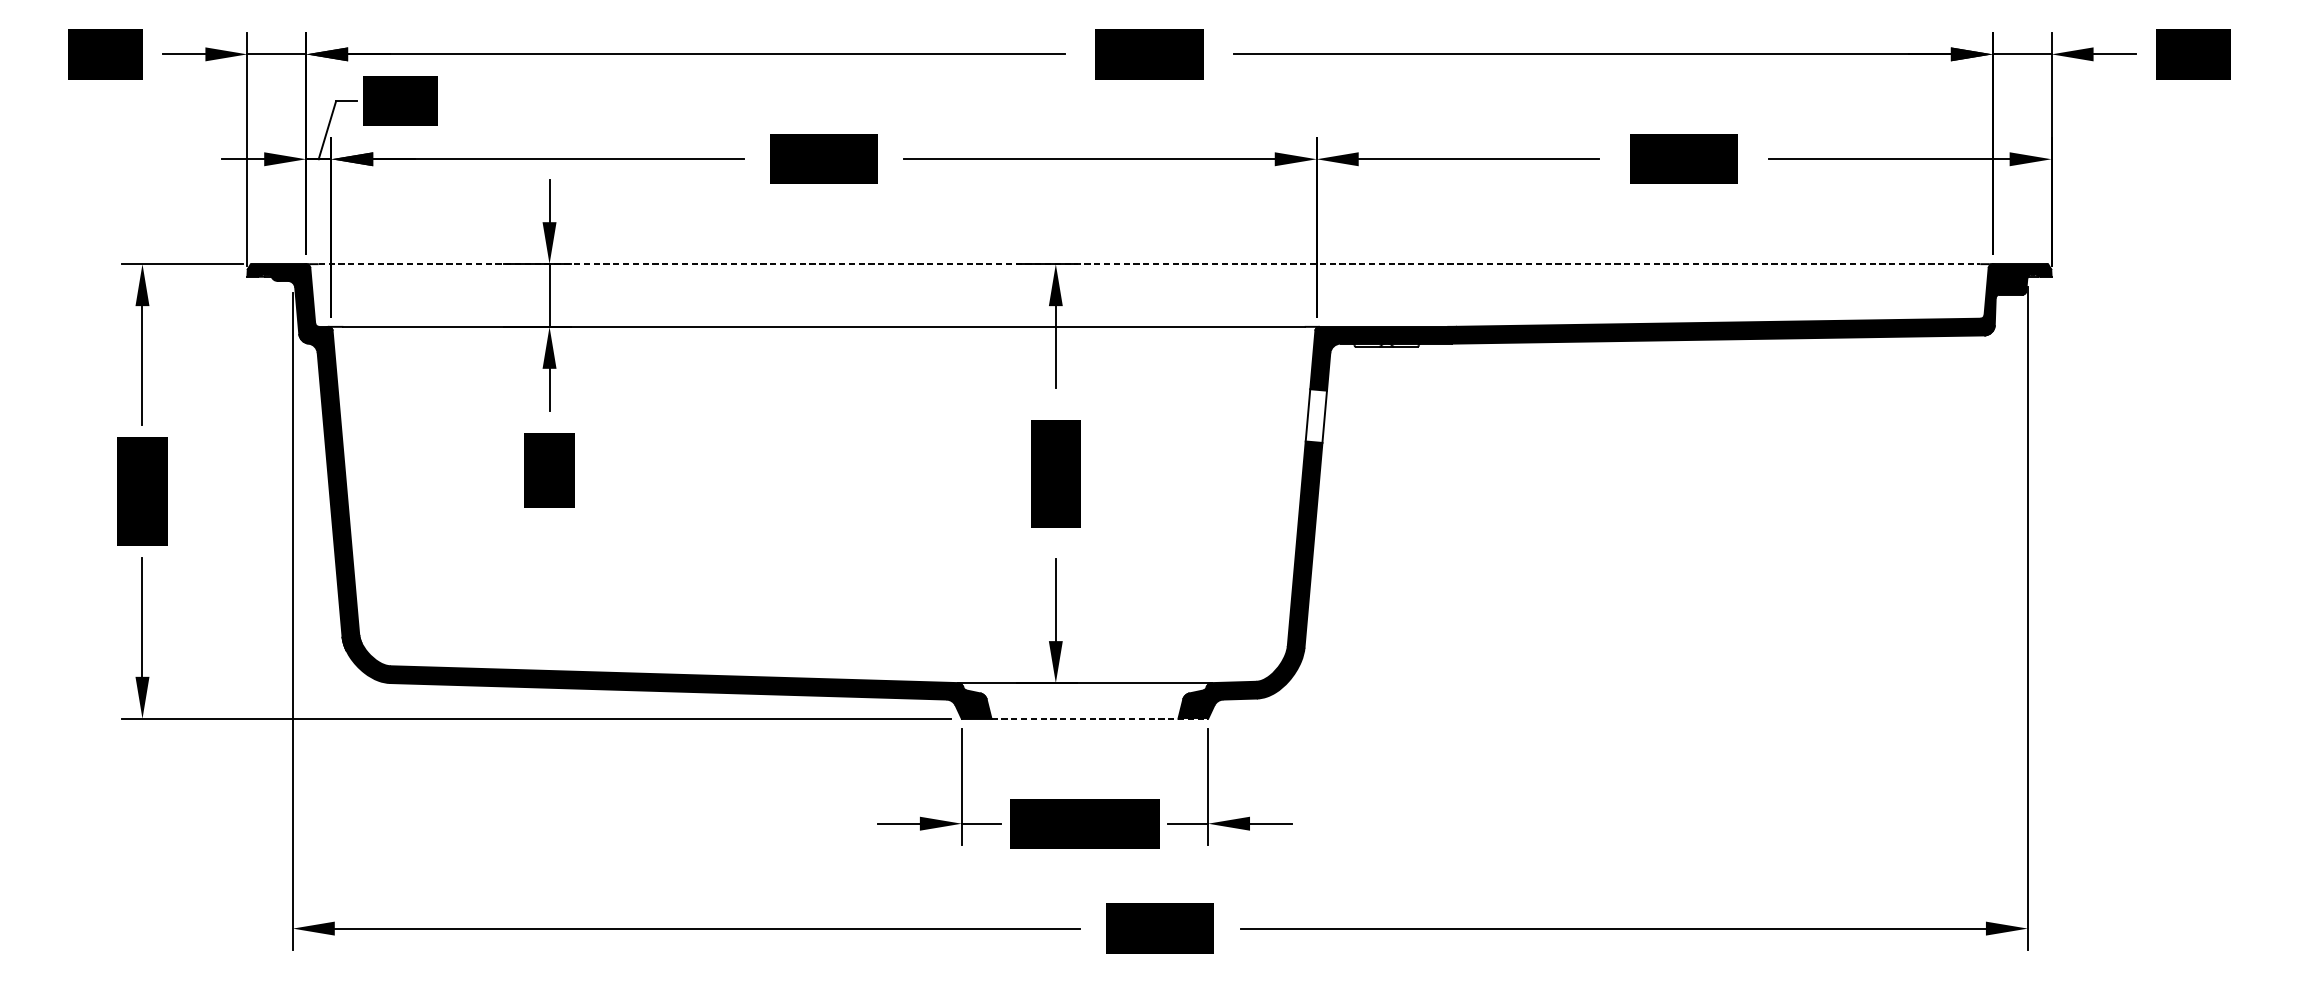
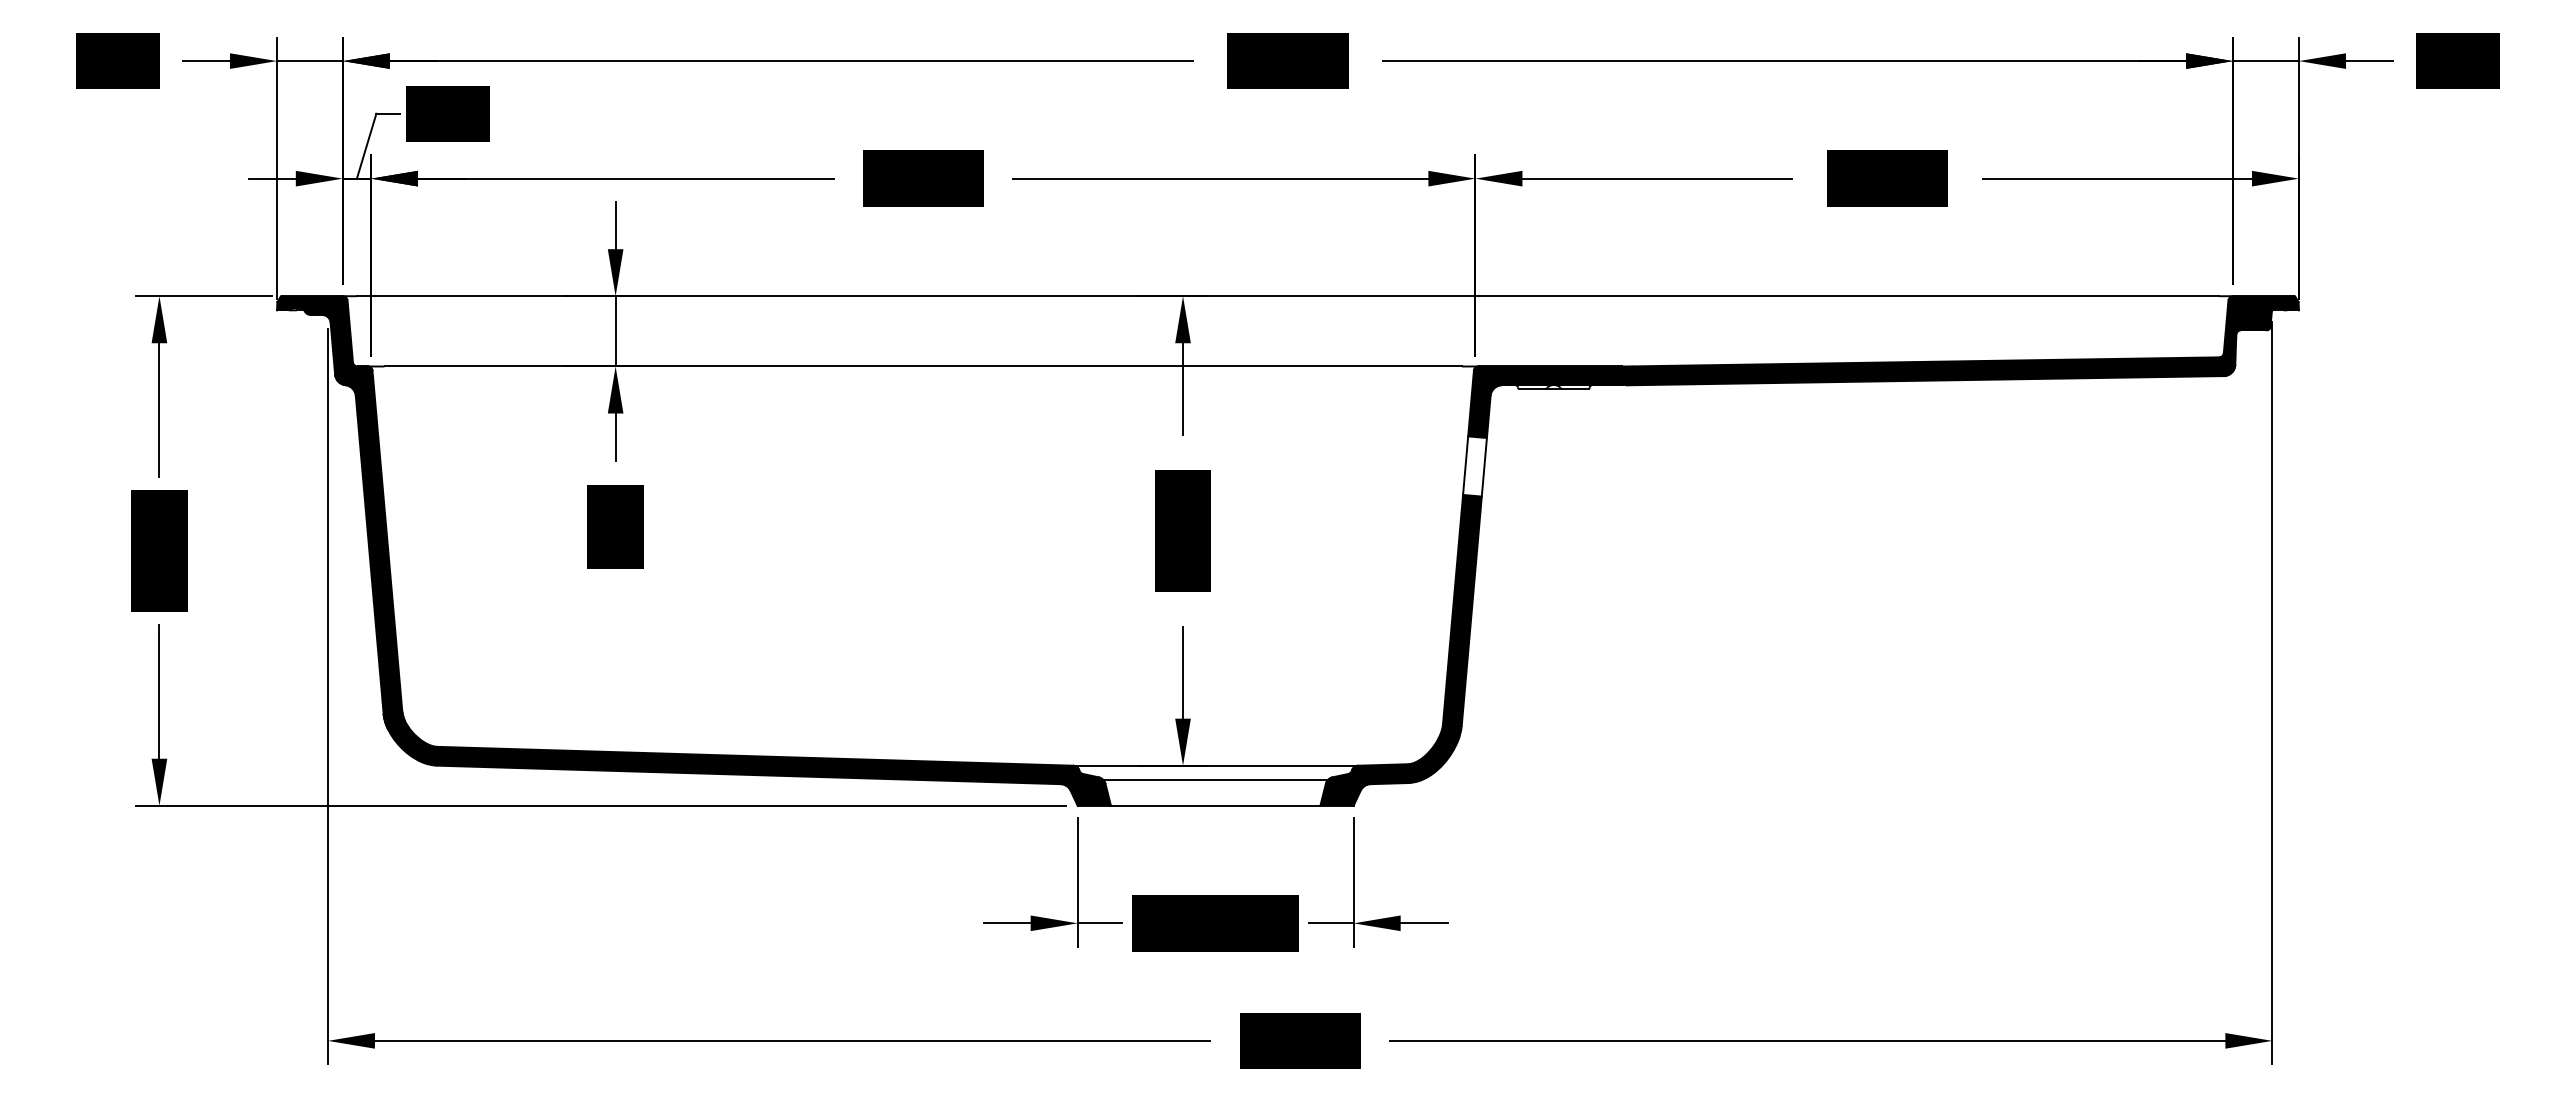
line: (1149, 264) -> (1288, 296), dashed -> solid
line: (1084, 695) -> (1215, 779), added
line: (1099, 718) -> (1232, 805), dashed -> solid

